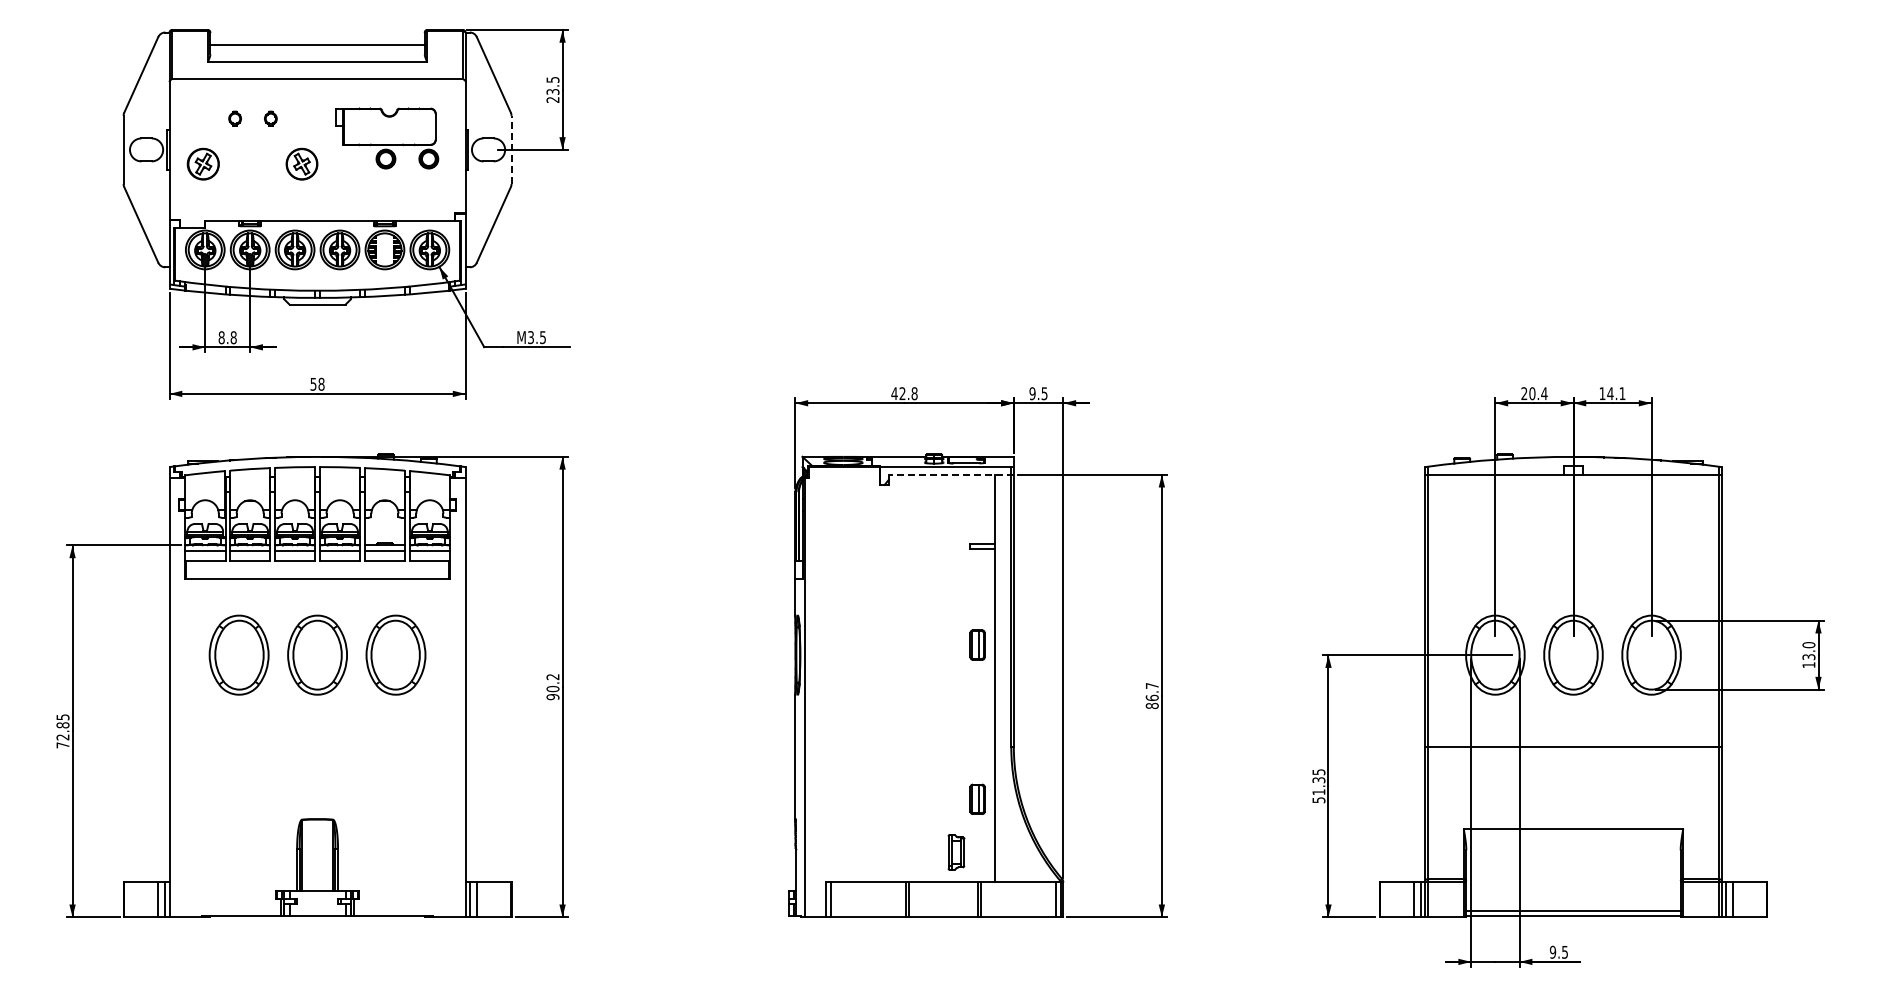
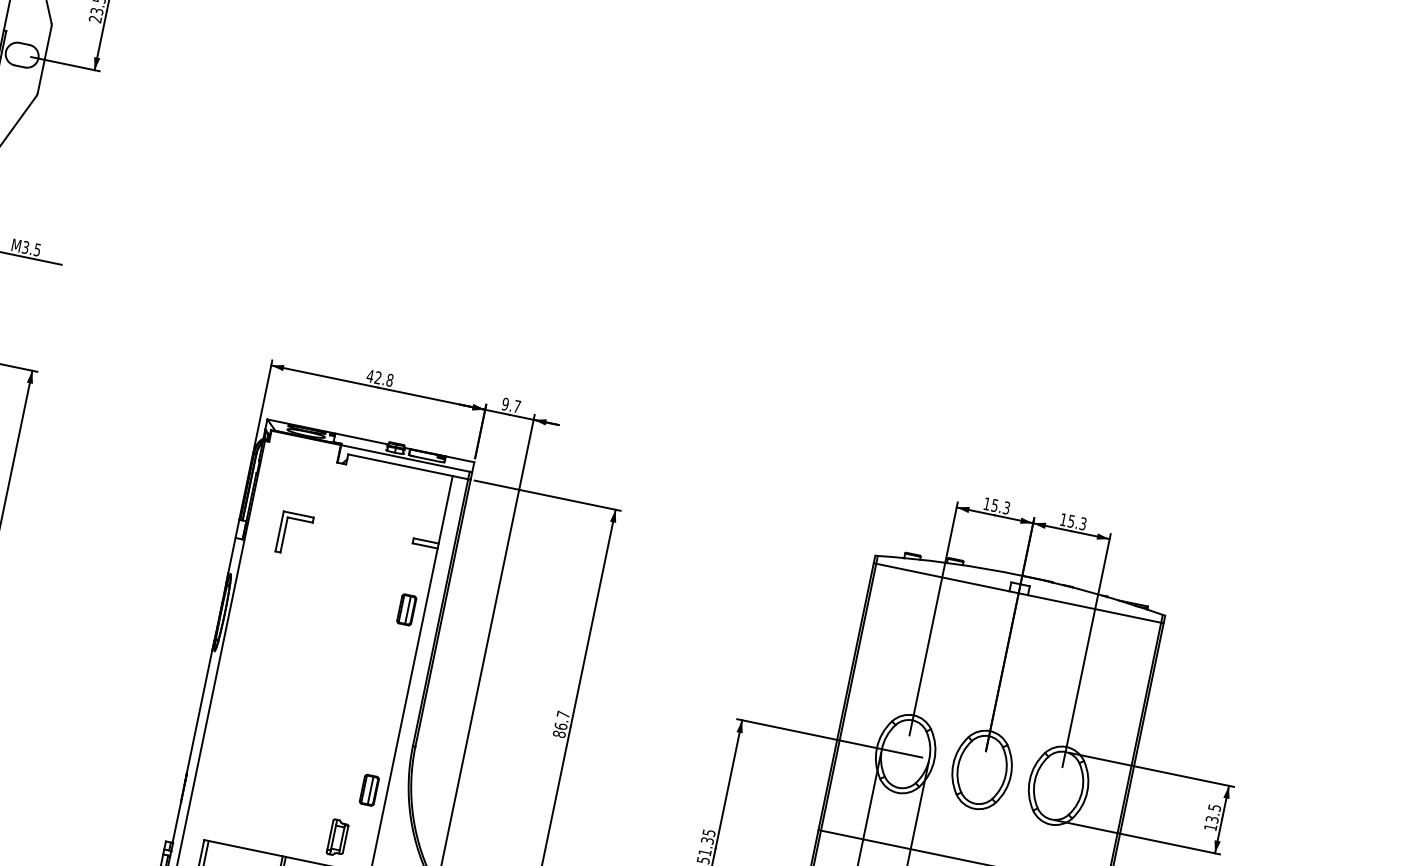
line: (511, 149) -> (44, 59), dashed -> solid
text: (1044, 393) -> (517, 406), 9.5 -> 9.7
text: (1534, 393) -> (997, 505), 20.4 -> 15.3
text: (1616, 393) -> (1077, 522), 14.1 -> 15.3
line: (951, 474) -> (409, 466), dashed -> solid
part: (842, 563) -> (284, 531), added
part: (977, 644) -> (406, 609), moved
text: (1808, 645) -> (1214, 808), 13.0 -> 13.5

